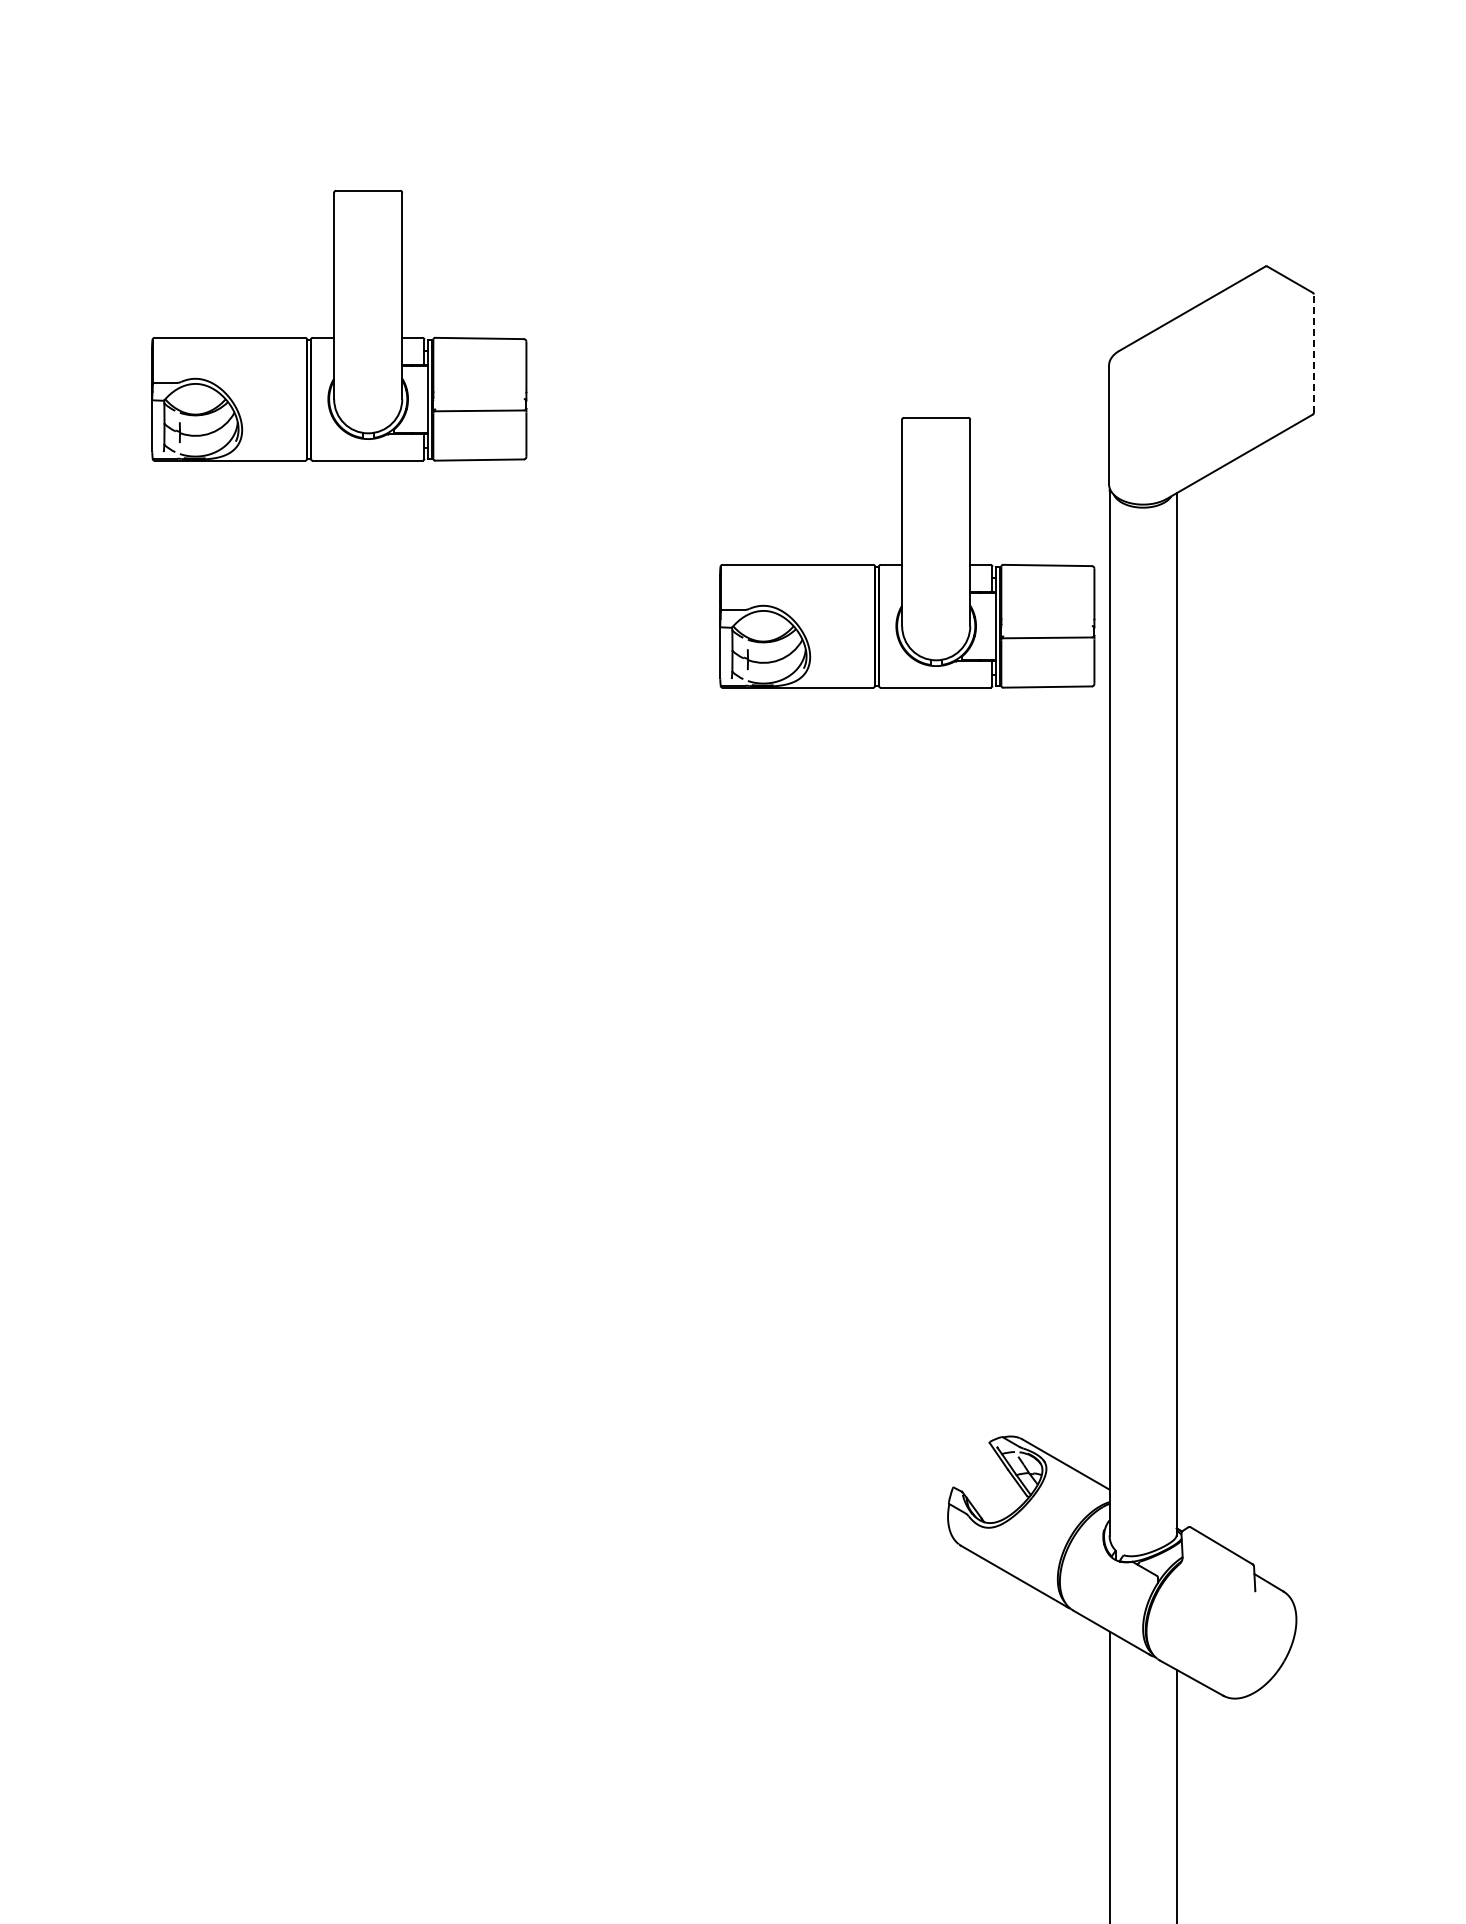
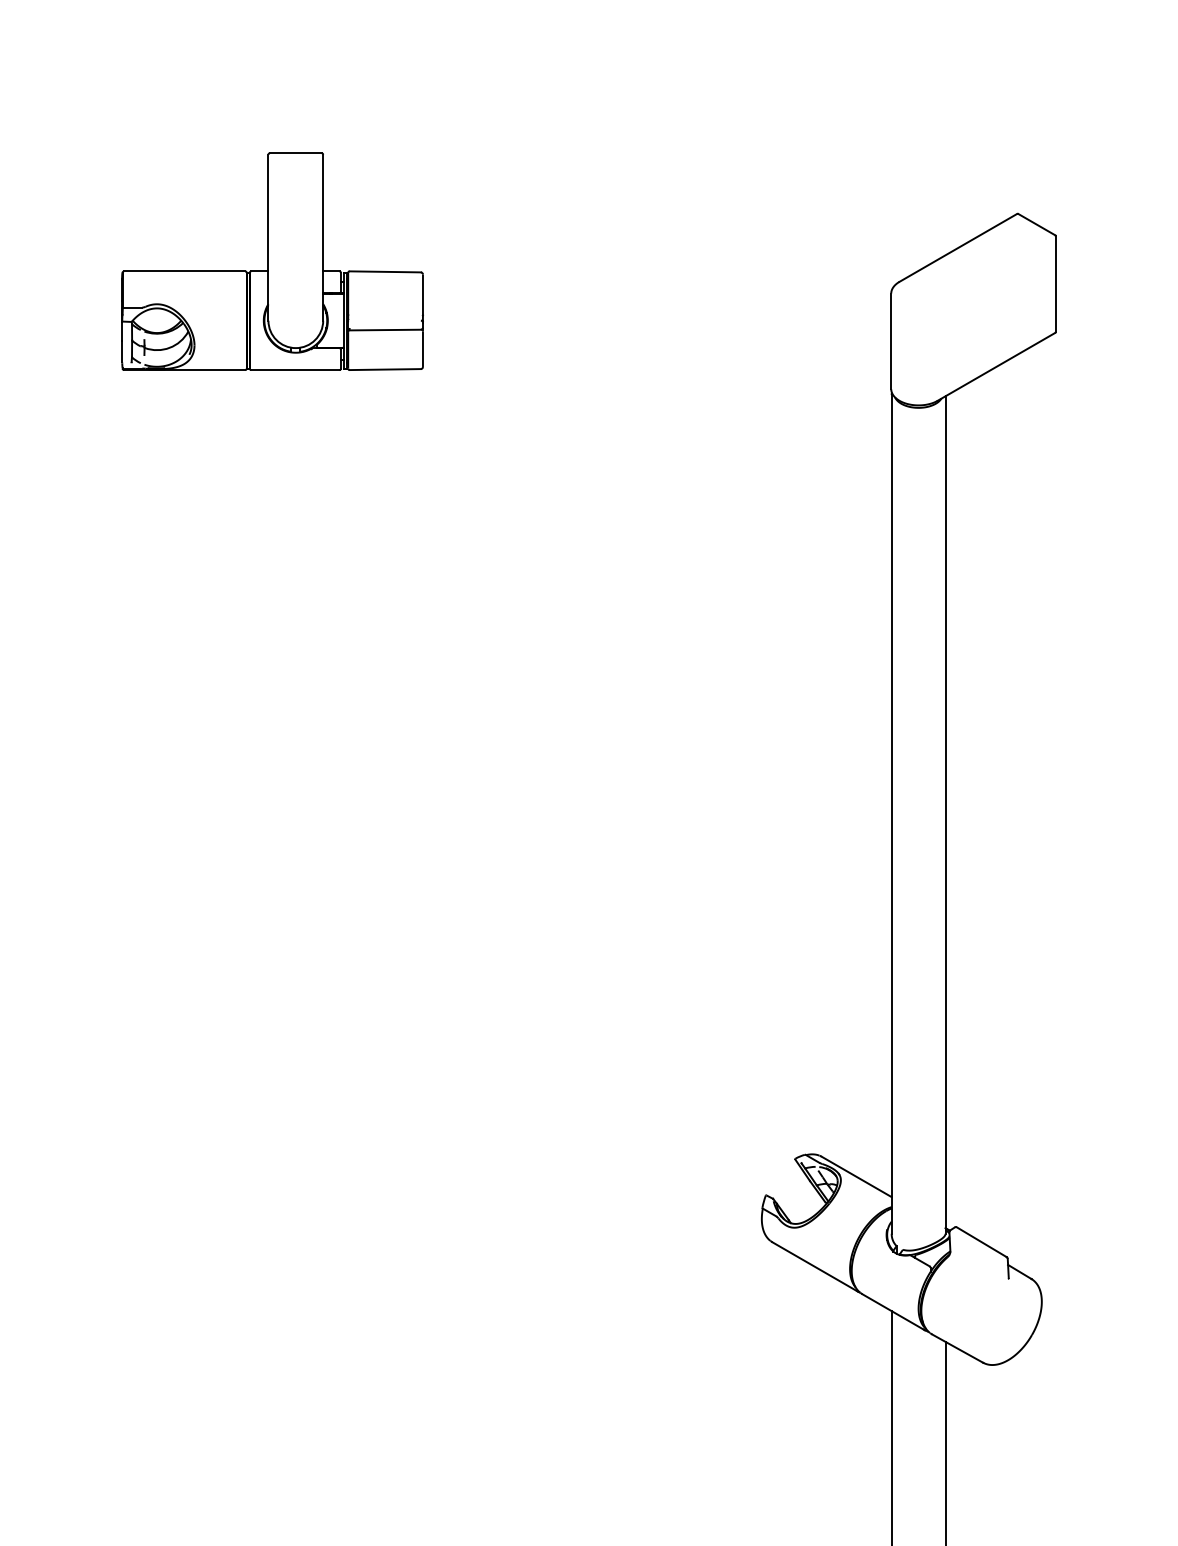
line: (1313, 353) -> (1055, 283), dashed -> solid
part: (907, 552) -> (729, 443), removed

